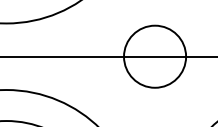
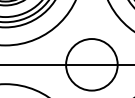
circle: (154, 56) -> (91, 64), size x1.43

